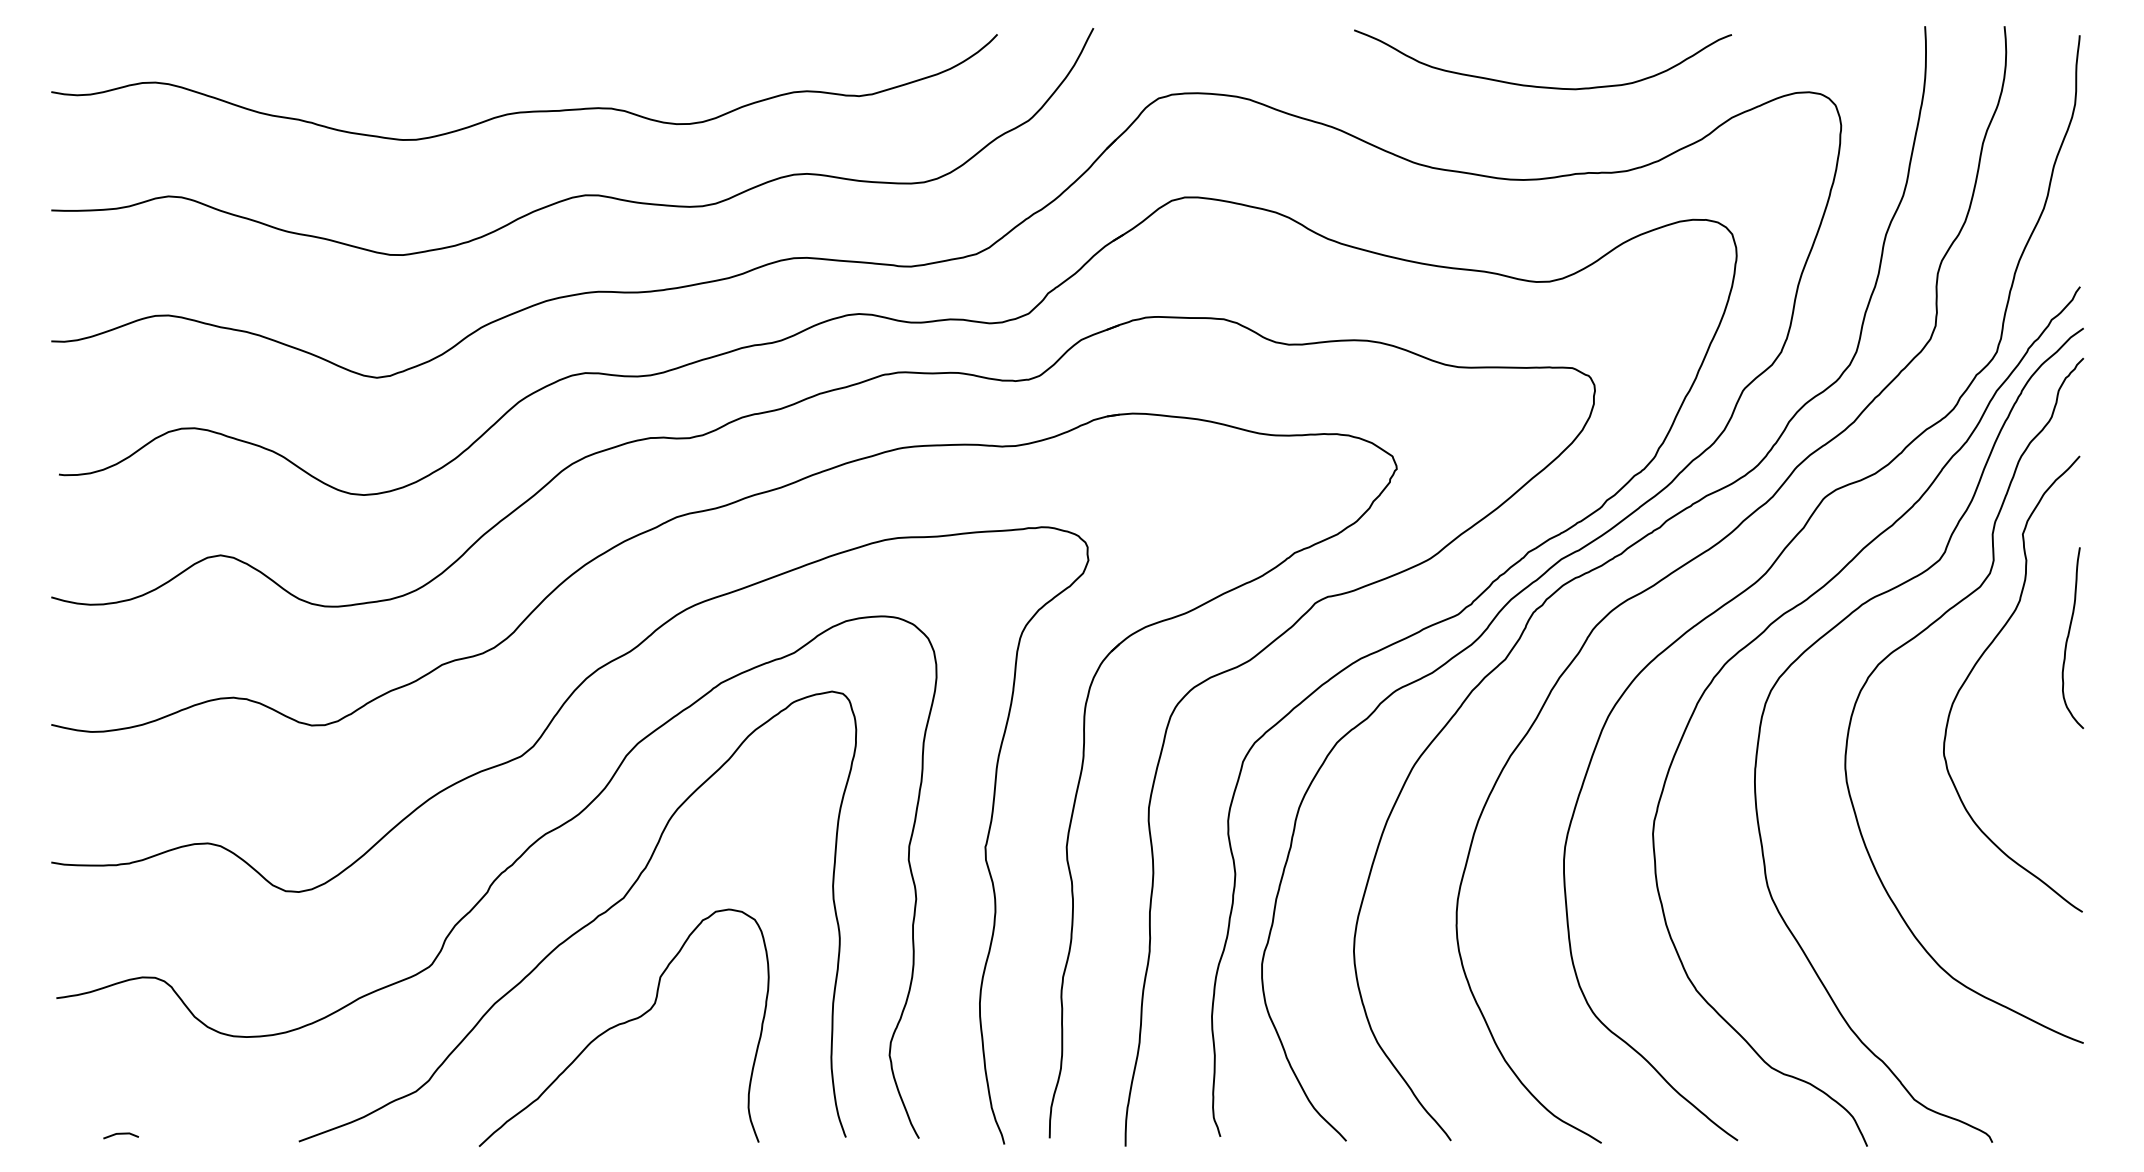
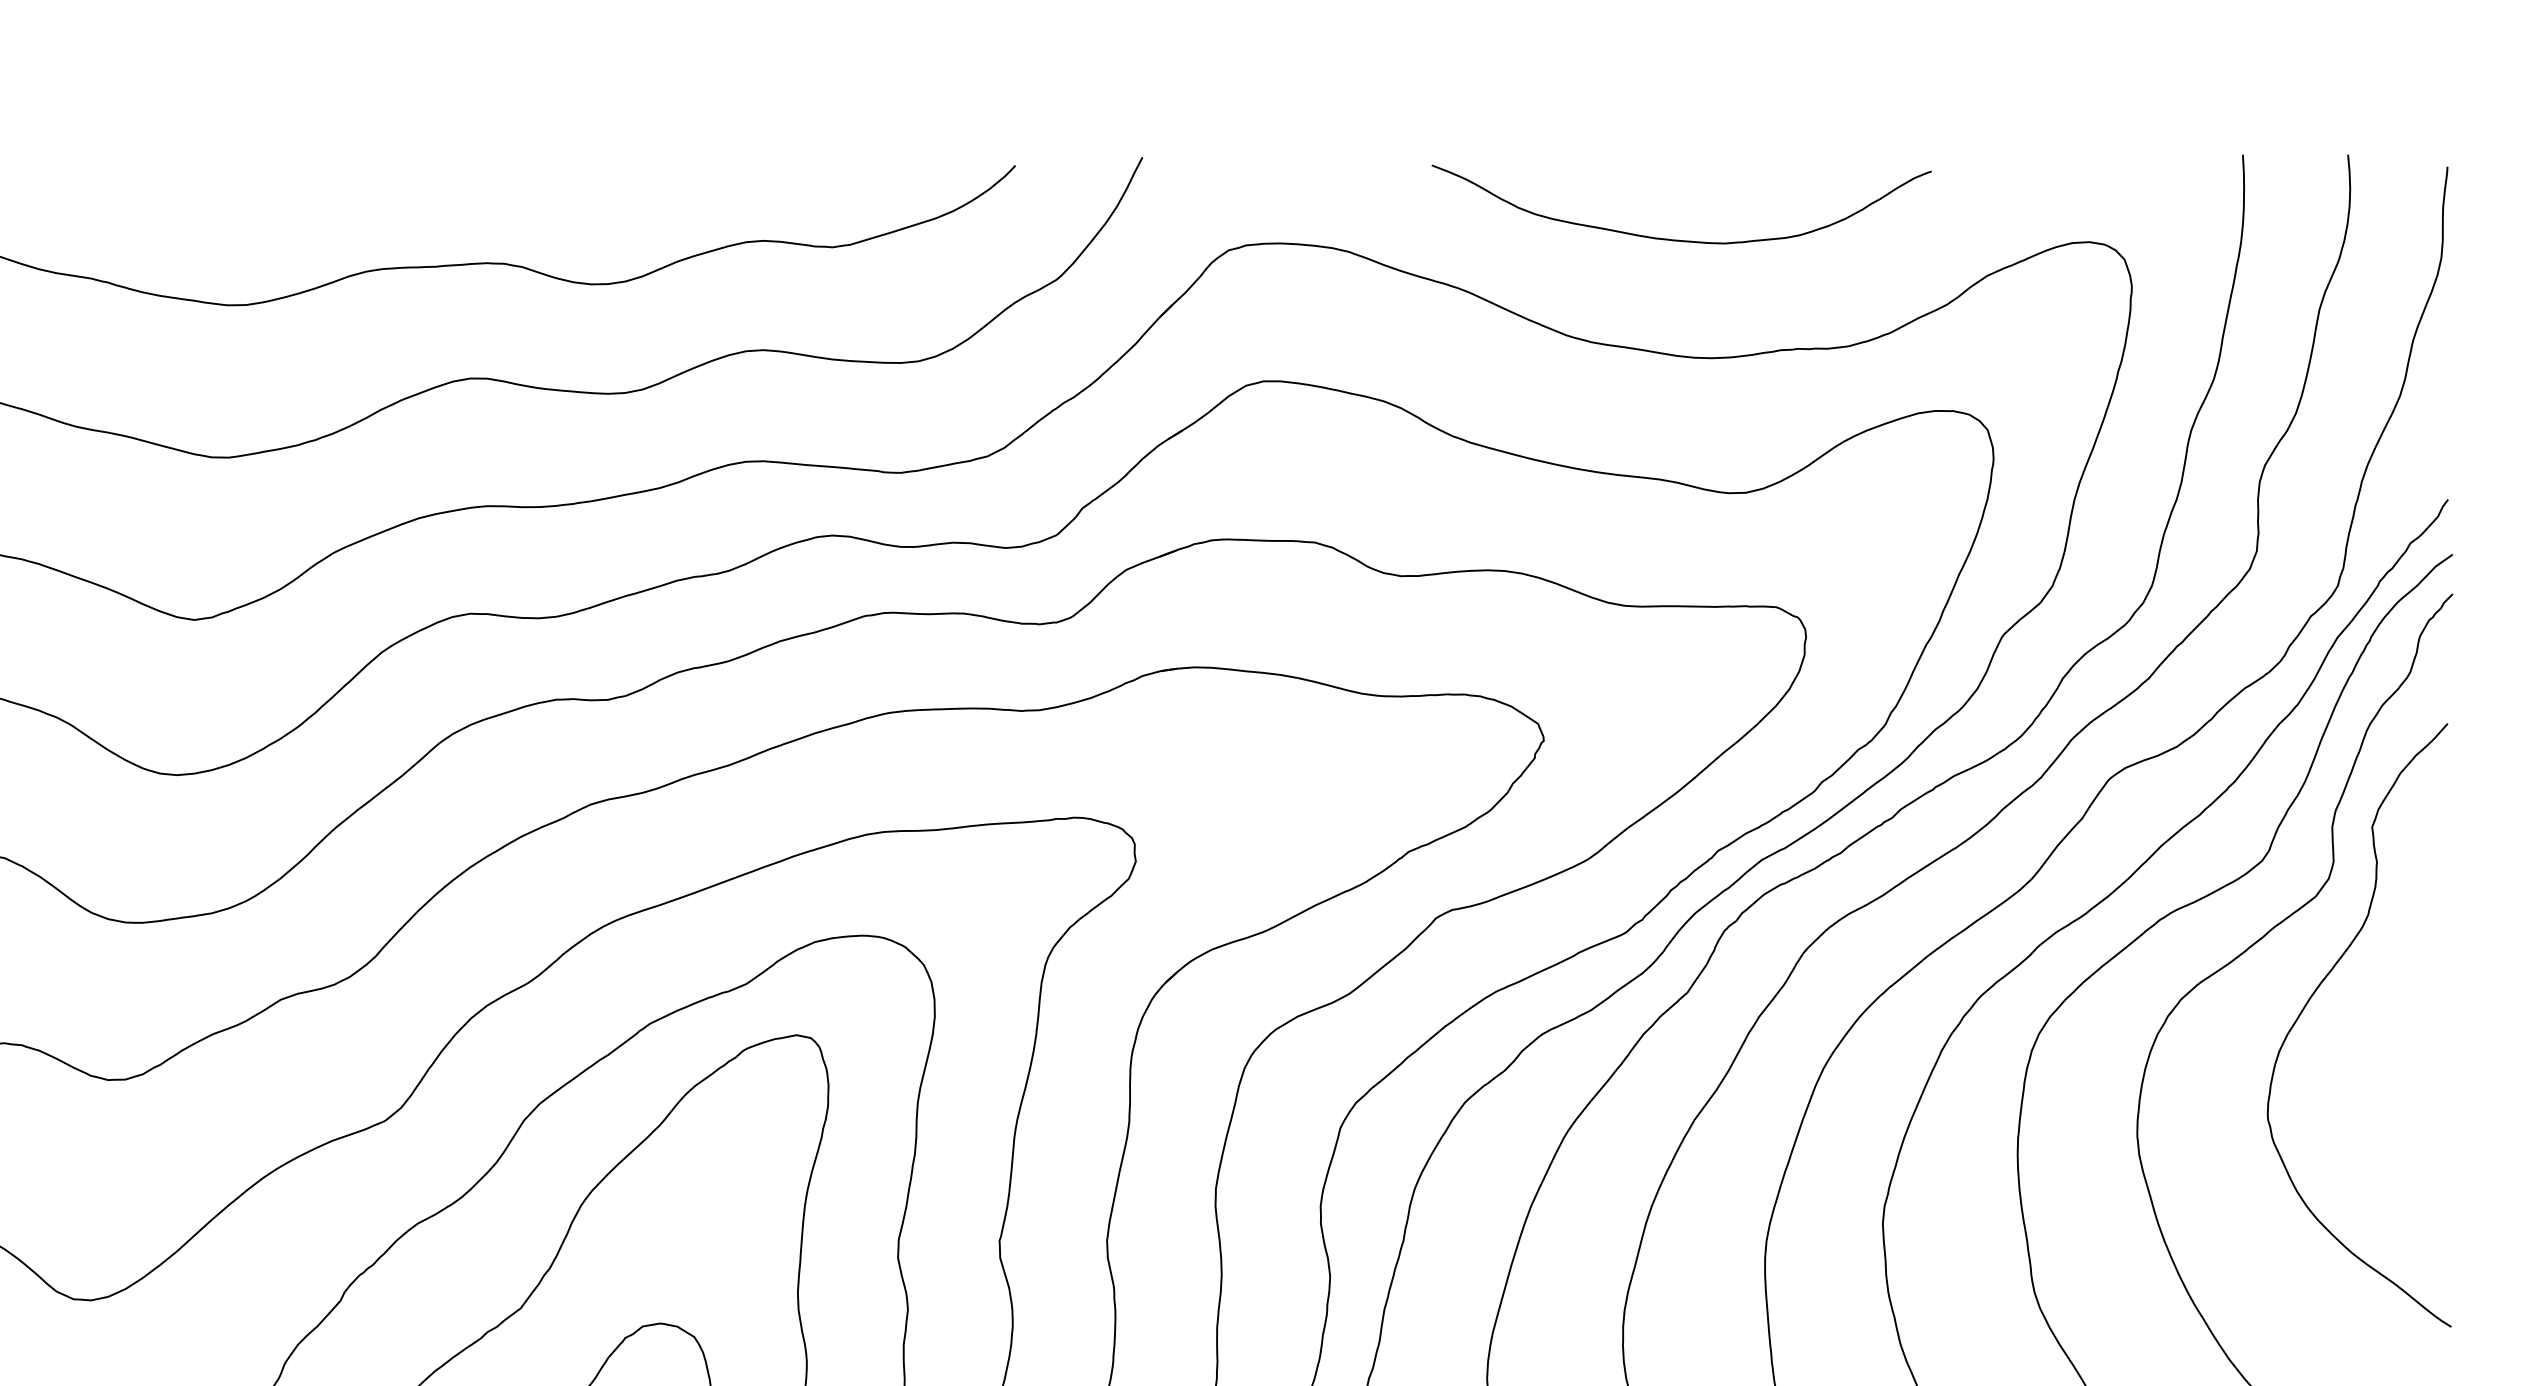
curve: (1543, 86) -> (1682, 239), moved
curve: (2068, 638) -> (2432, 964), removed

